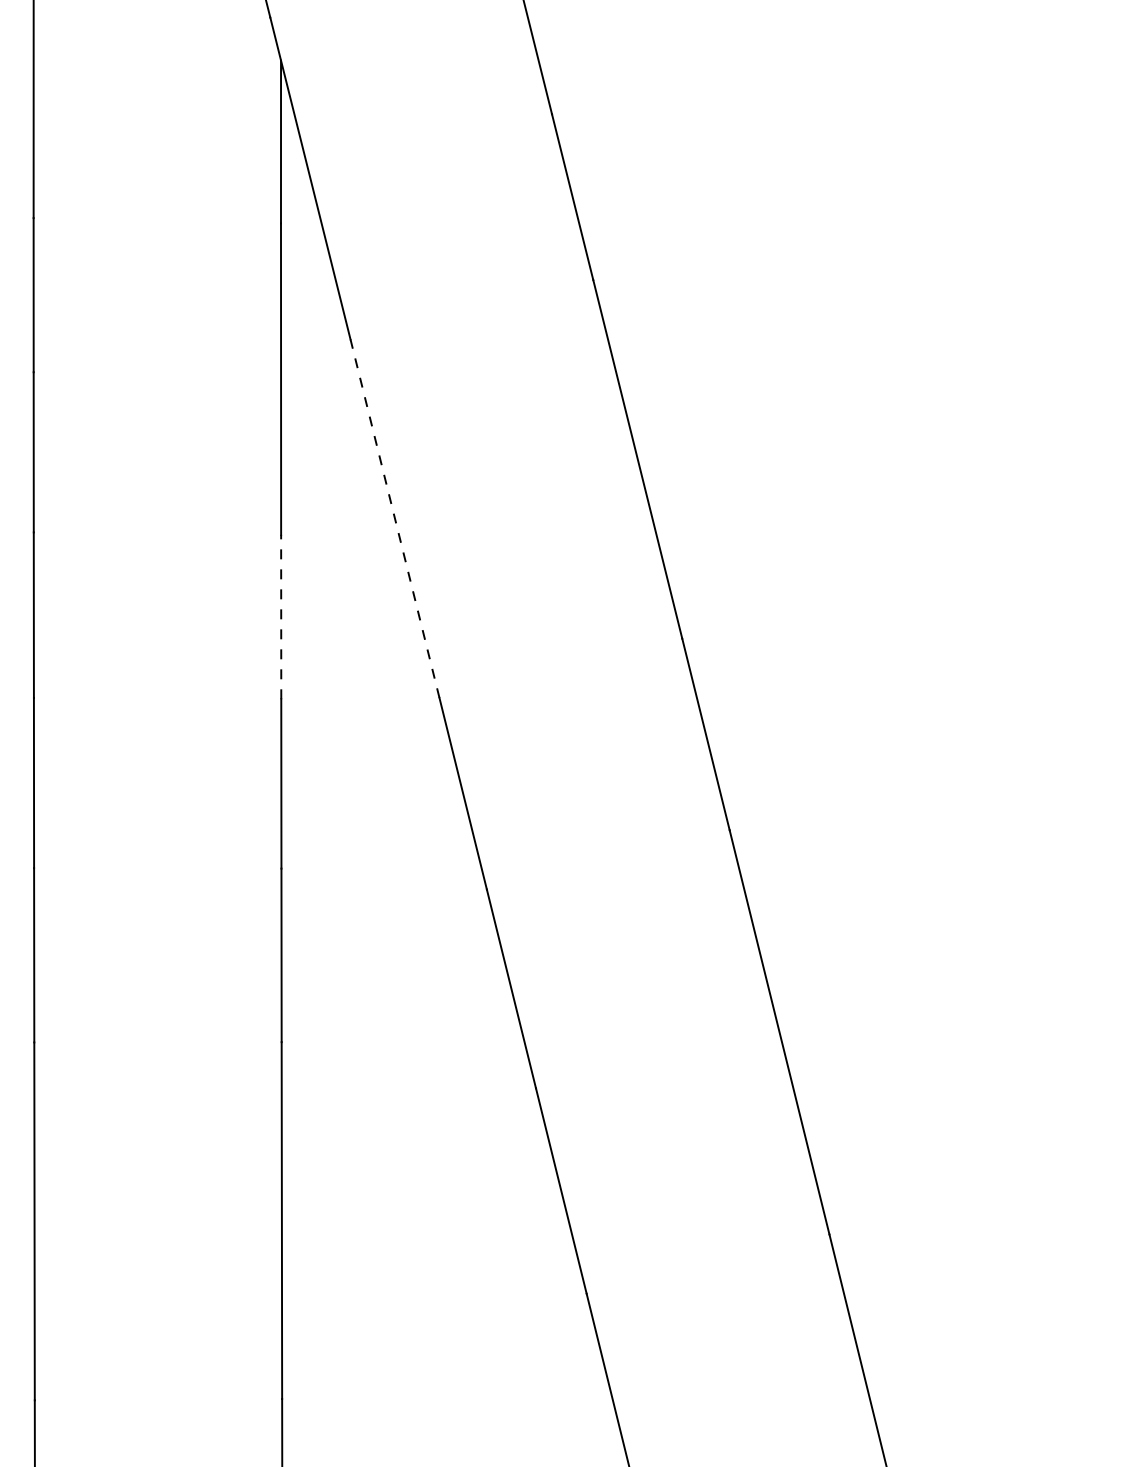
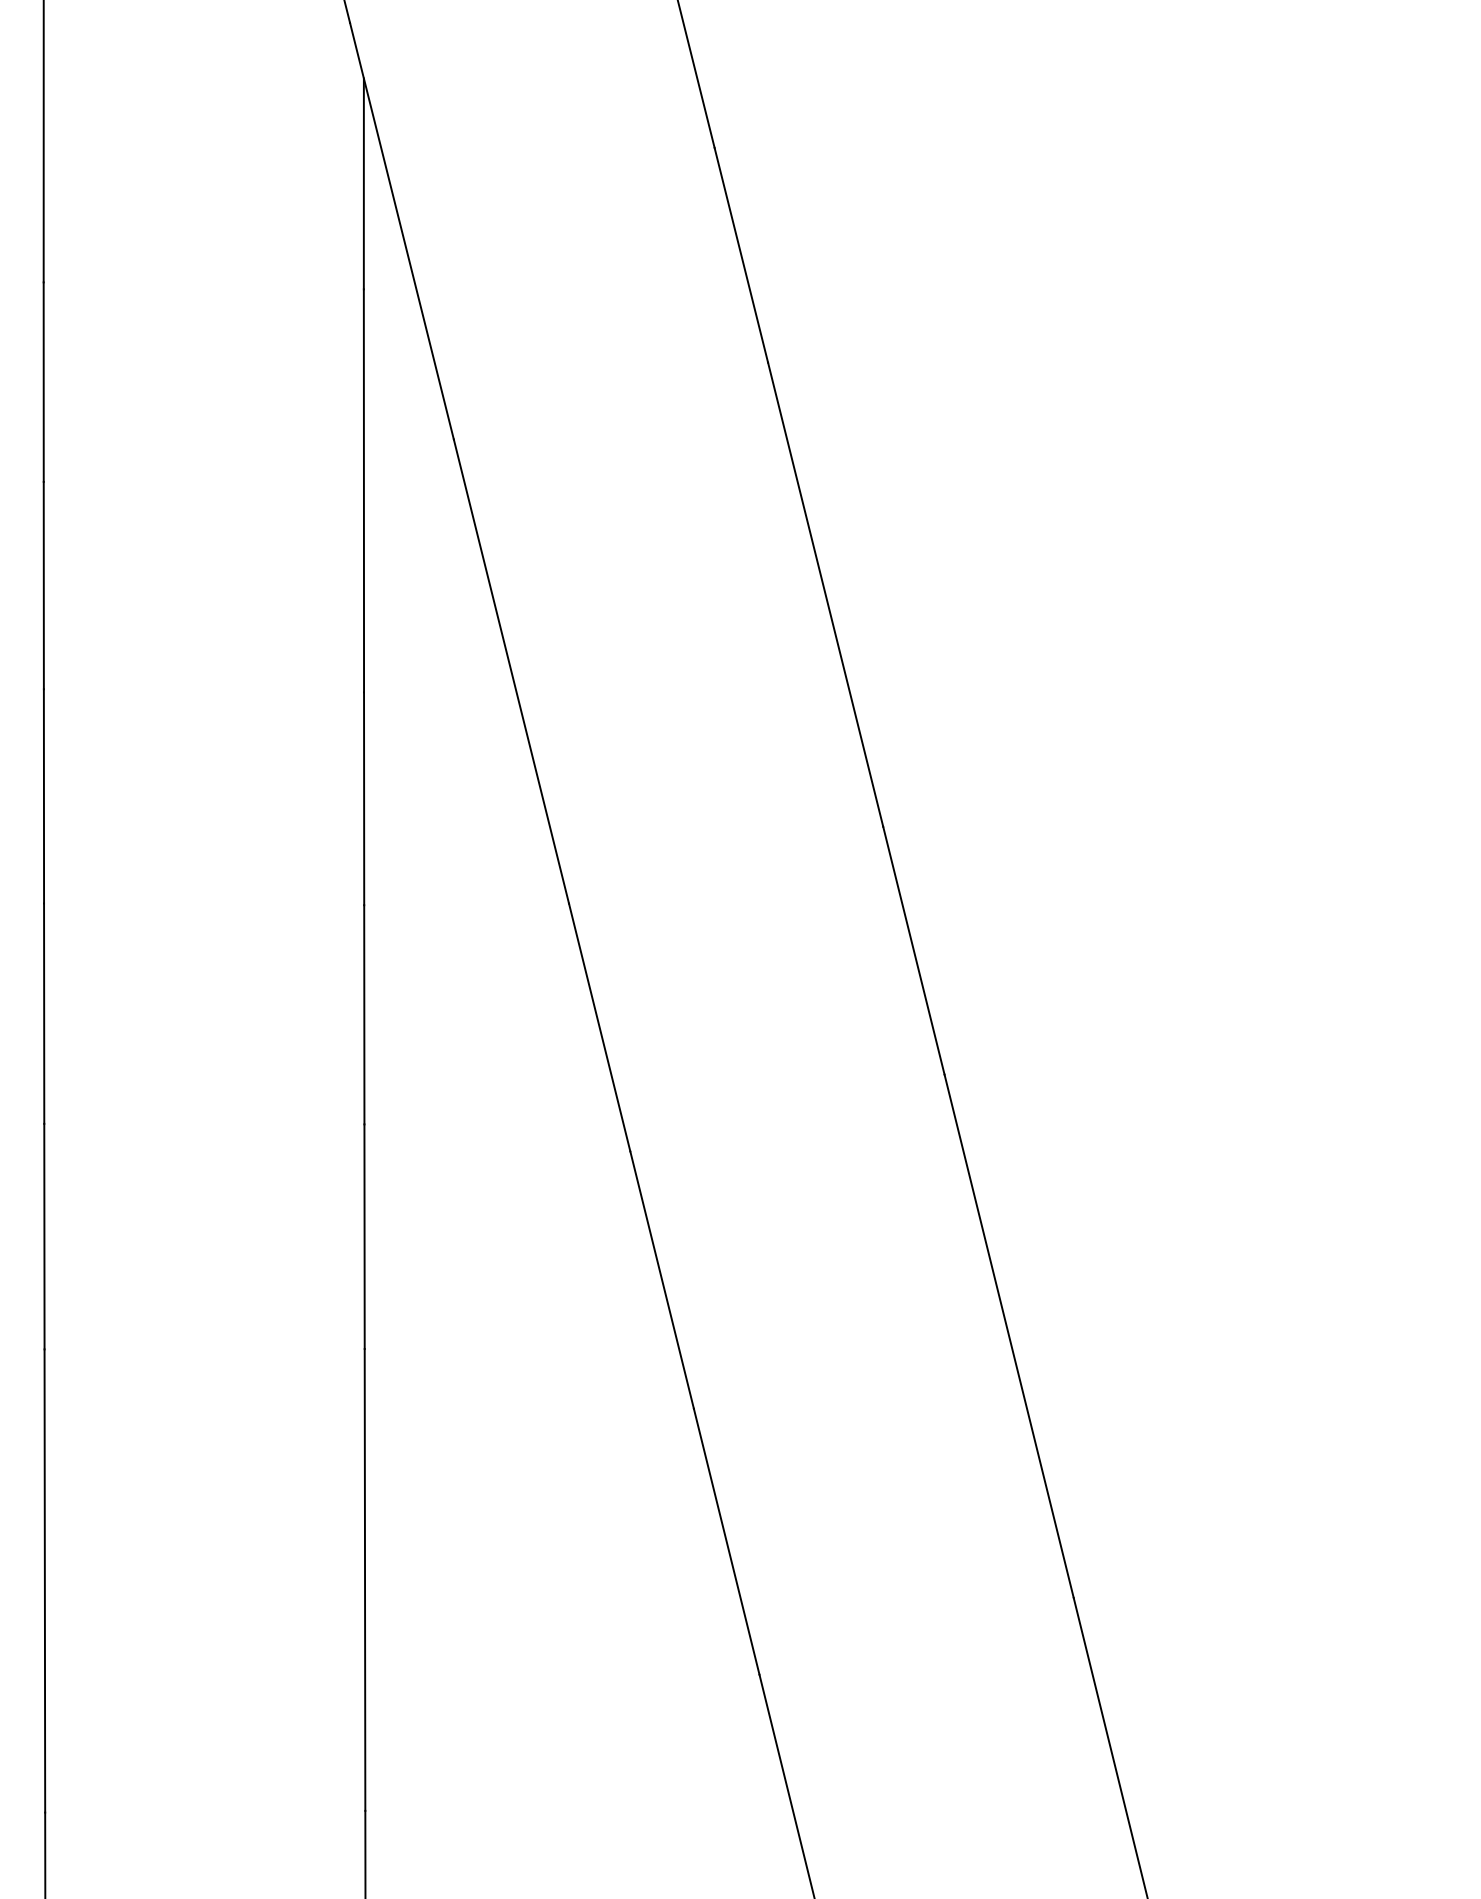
line: (395, 518) -> (511, 671), dashed -> solid
line: (281, 616) -> (364, 798), dashed -> solid

